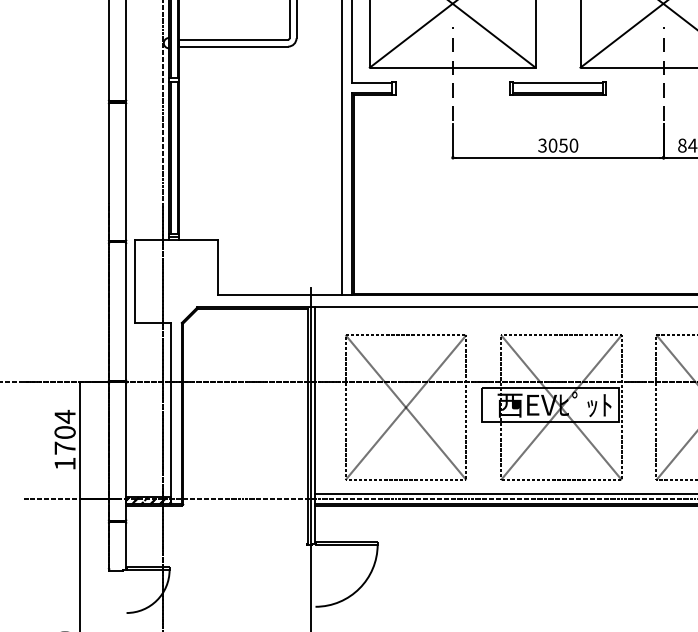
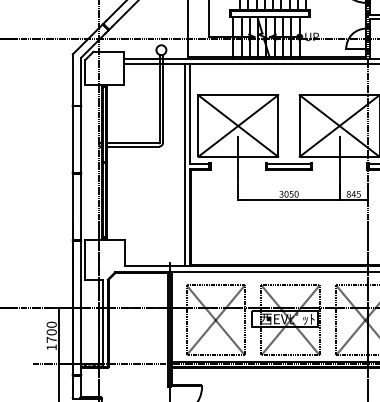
line: (453, 73) -> (238, 159), dashed -> solid
line: (663, 73) -> (339, 159), dashed -> solid
text: (64, 416) -> (51, 324), 1704 -> 1700

